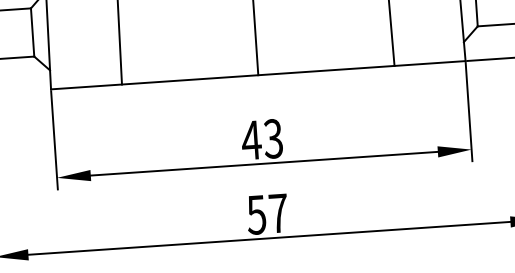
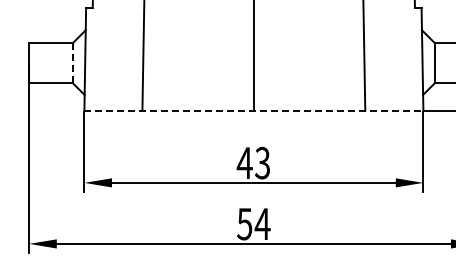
line: (32, 32) -> (72, 63), solid -> dashed
line: (259, 75) -> (254, 110), solid -> dashed
text: (278, 212) -> (262, 223), 57 -> 54

